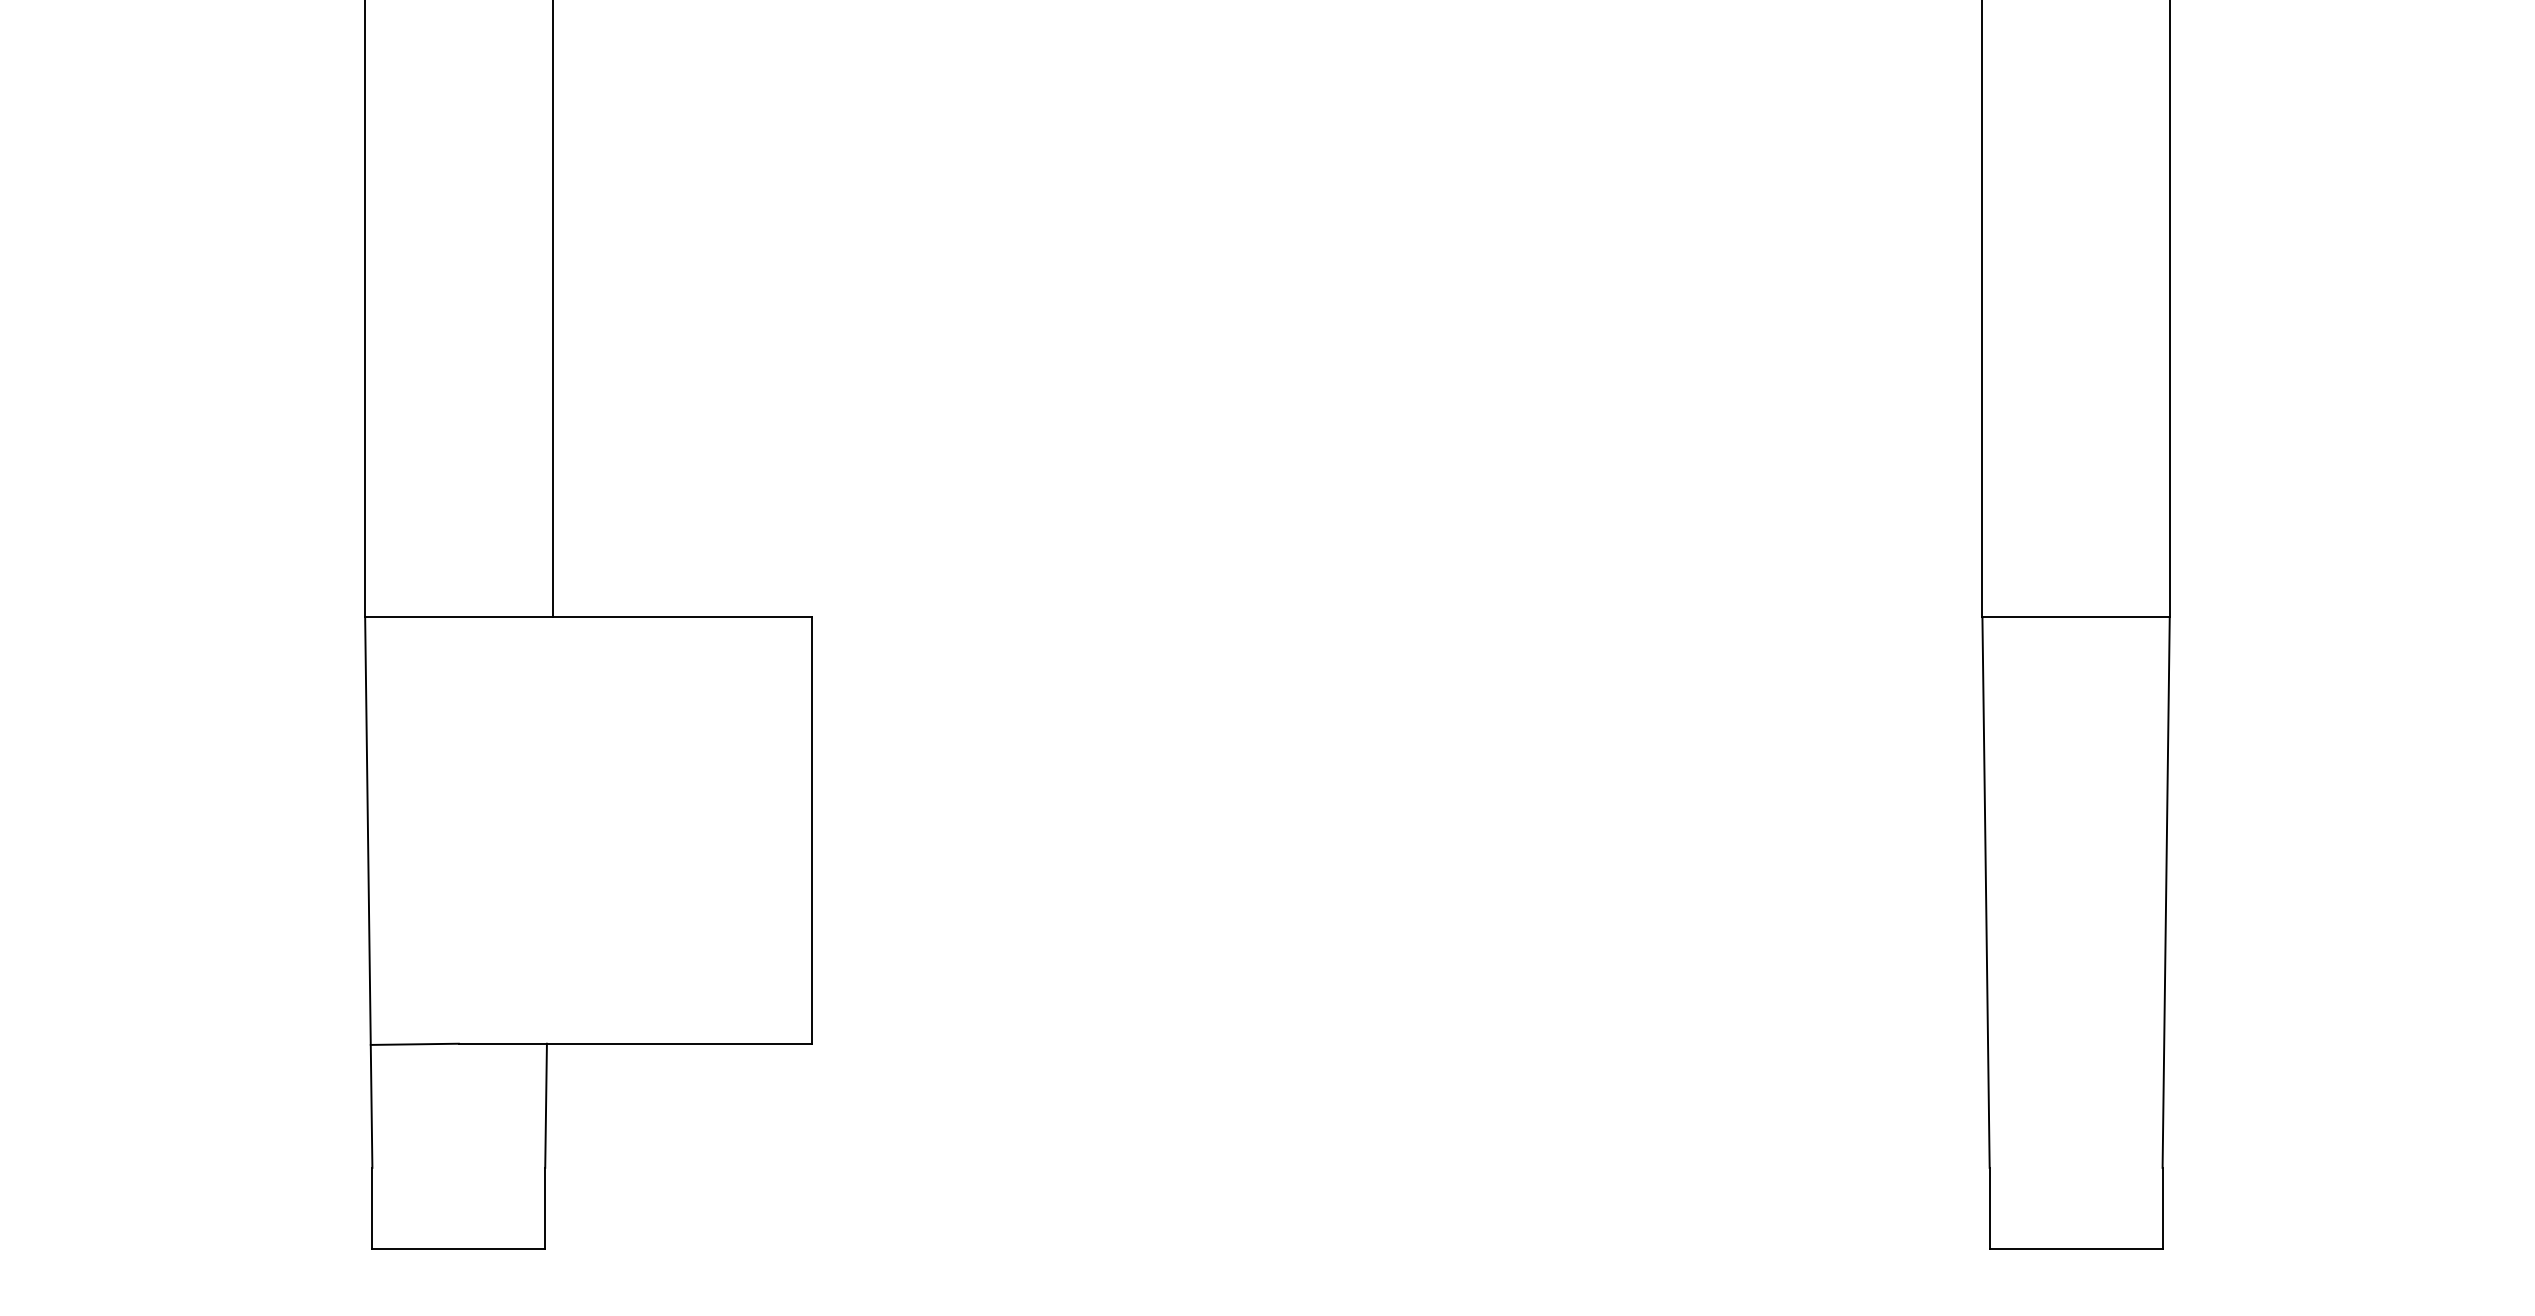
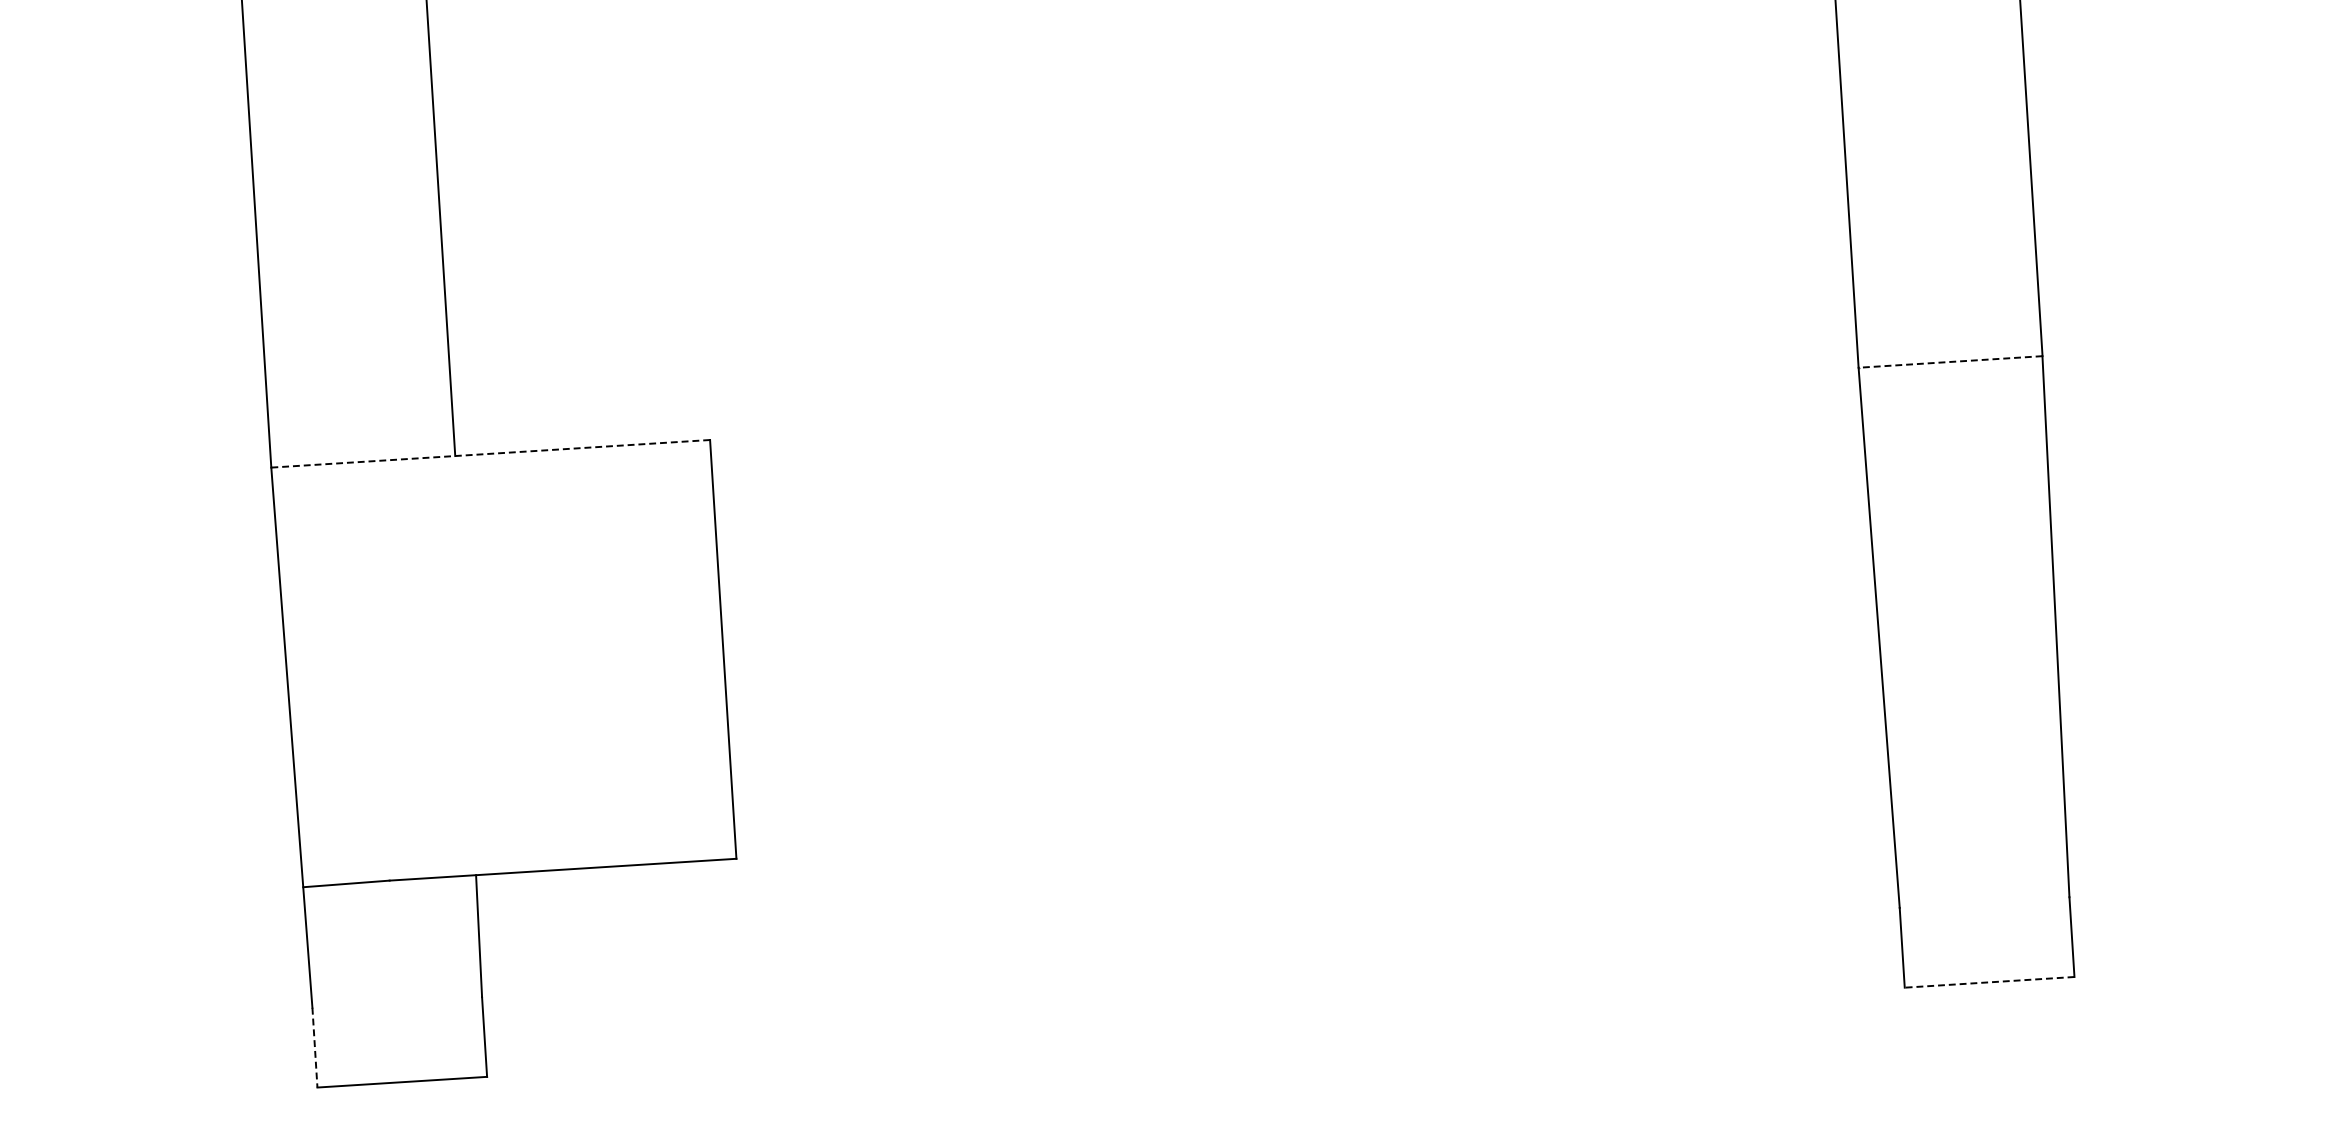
line: (588, 617) -> (490, 454), solid -> dashed
line: (2076, 617) -> (1950, 362), solid -> dashed
line: (372, 1208) -> (315, 1047), solid -> dashed
line: (2075, 1249) -> (1989, 982), solid -> dashed

